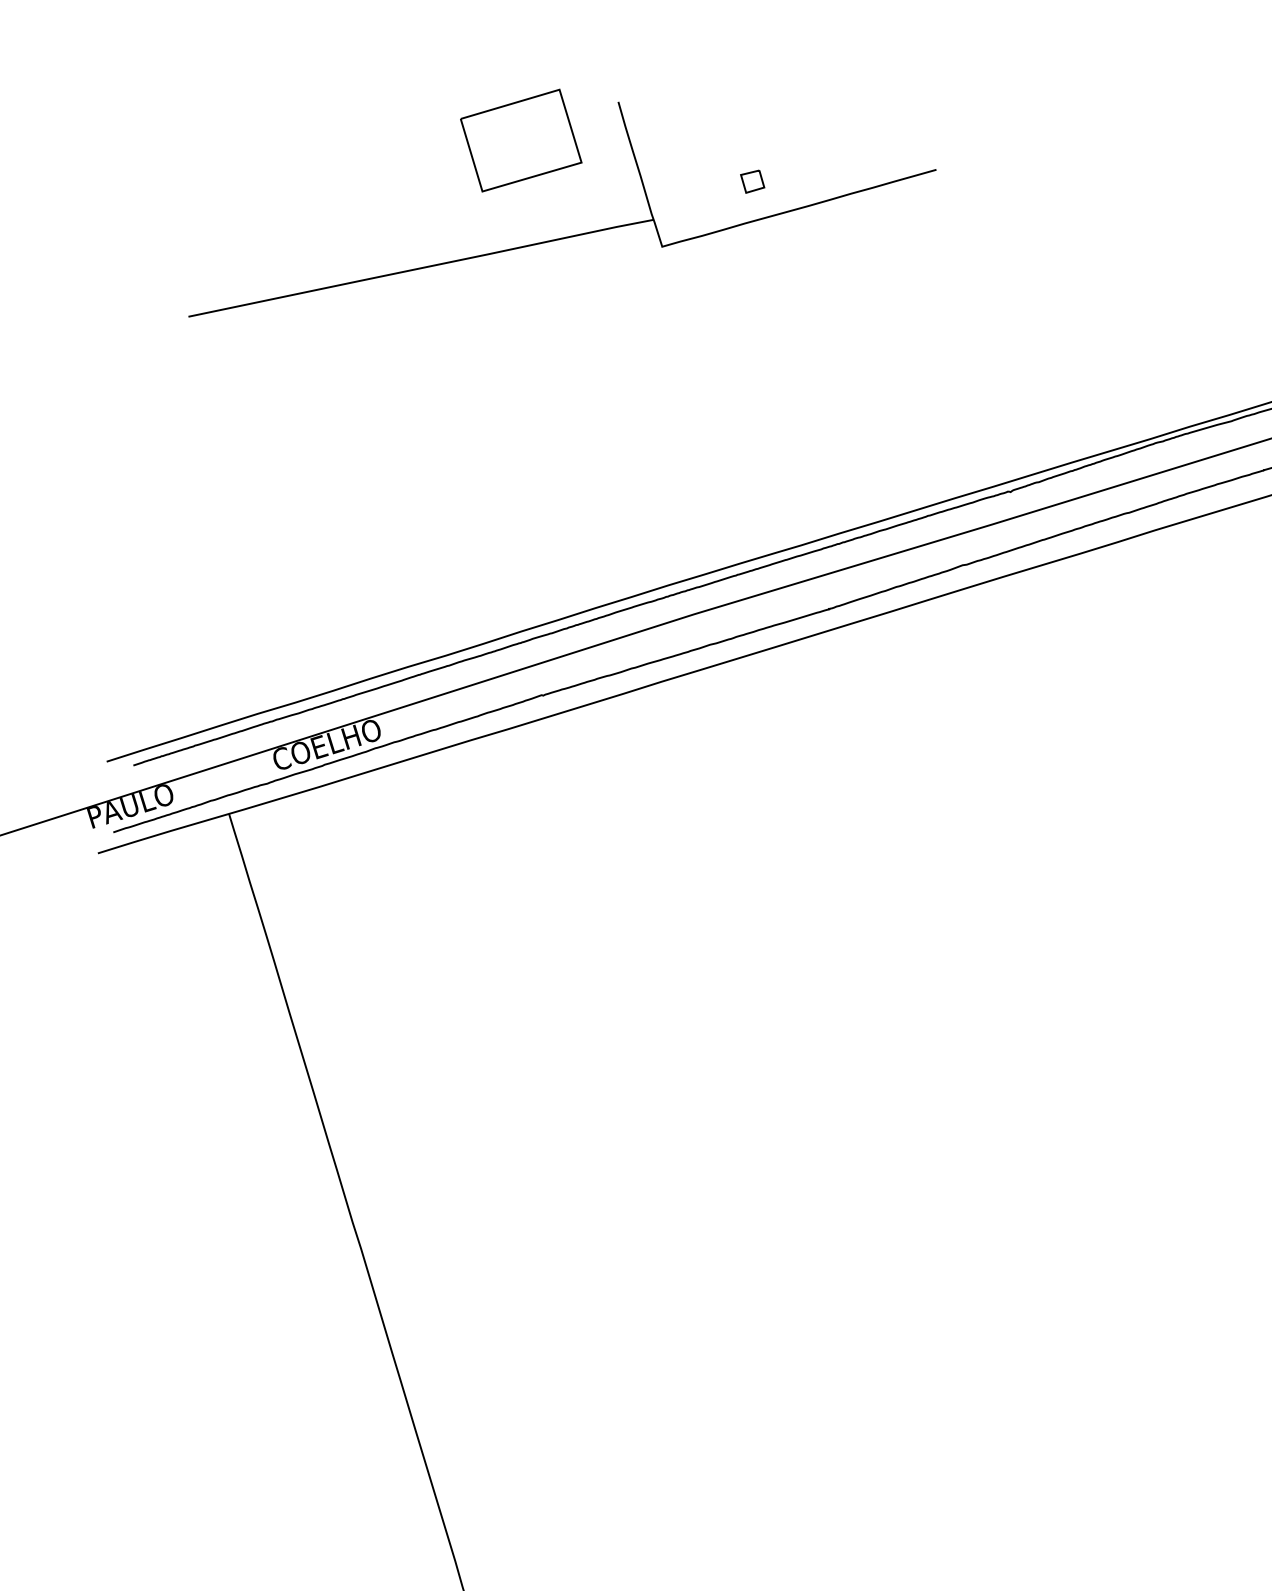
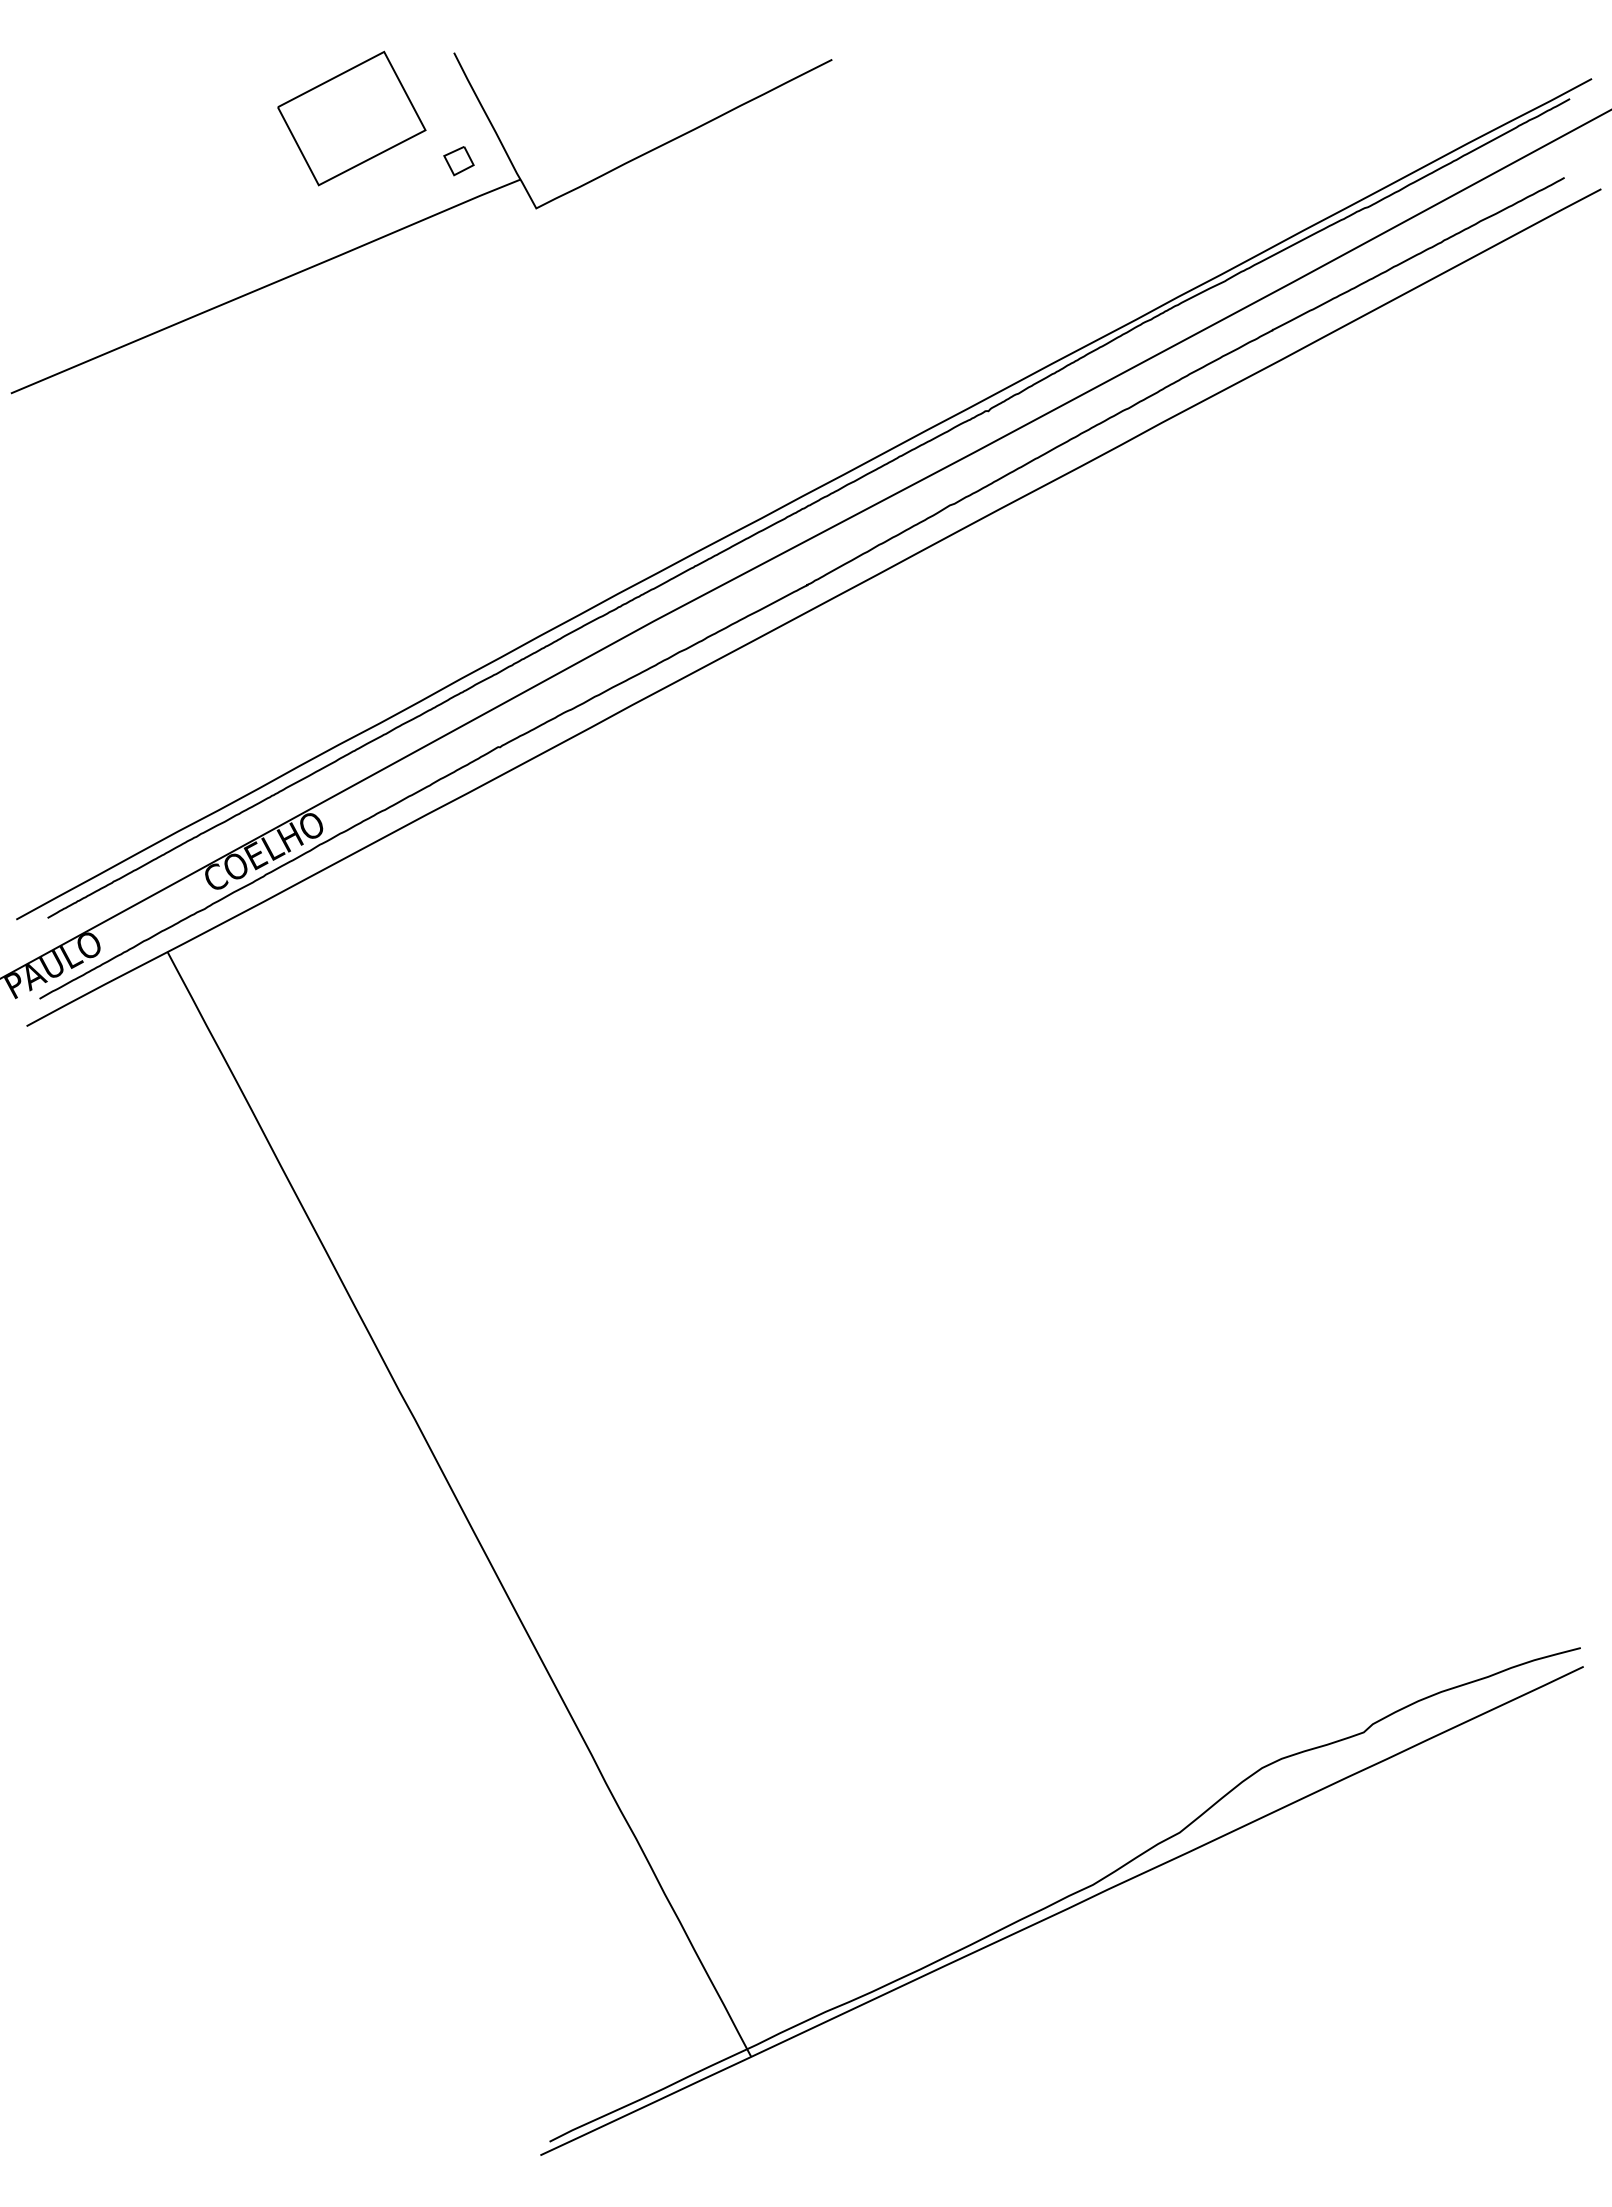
part: (752, 181) -> (458, 161), moved

